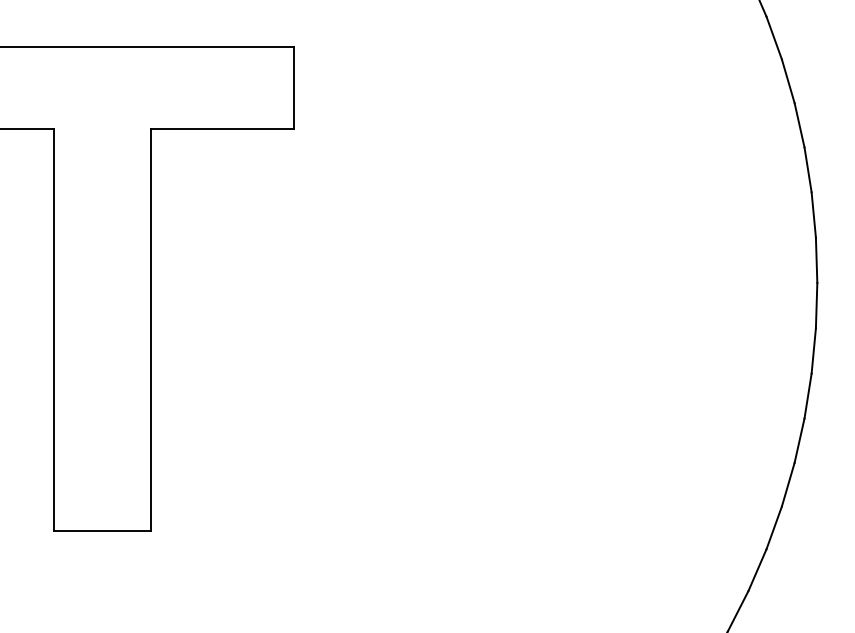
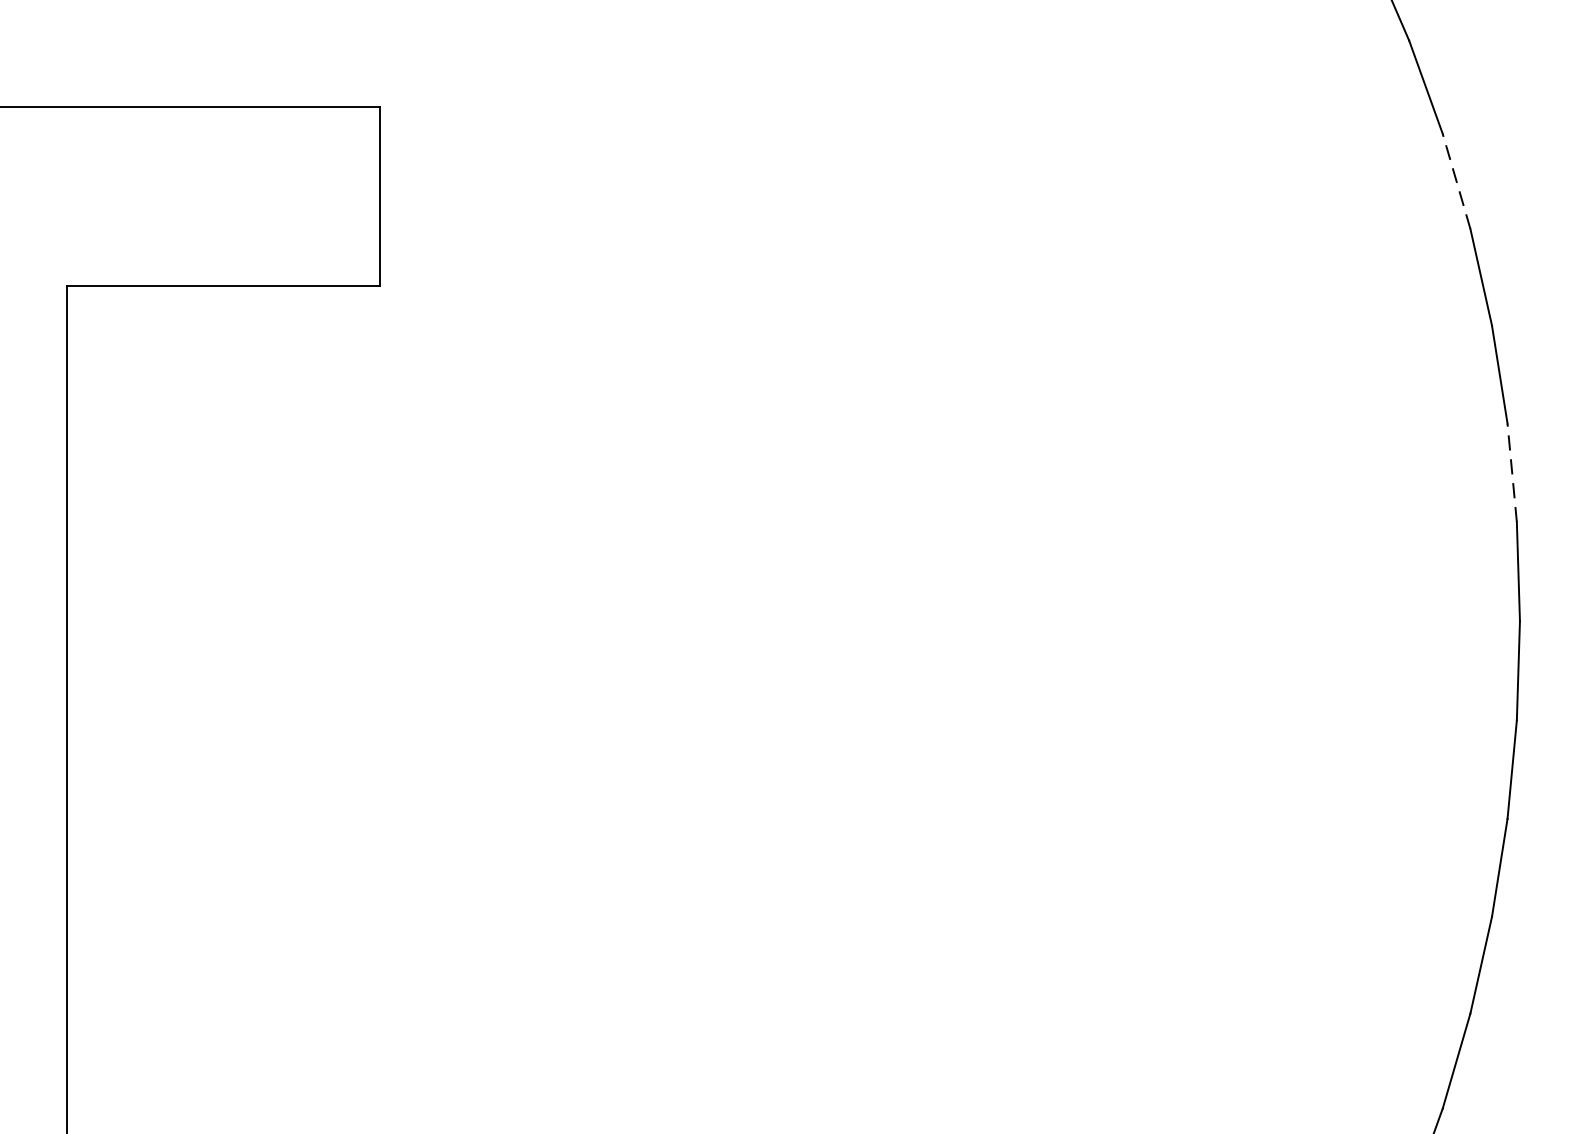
line: (788, 81) -> (1457, 181), solid -> dashed
line: (813, 214) -> (1511, 471), solid -> dashed

